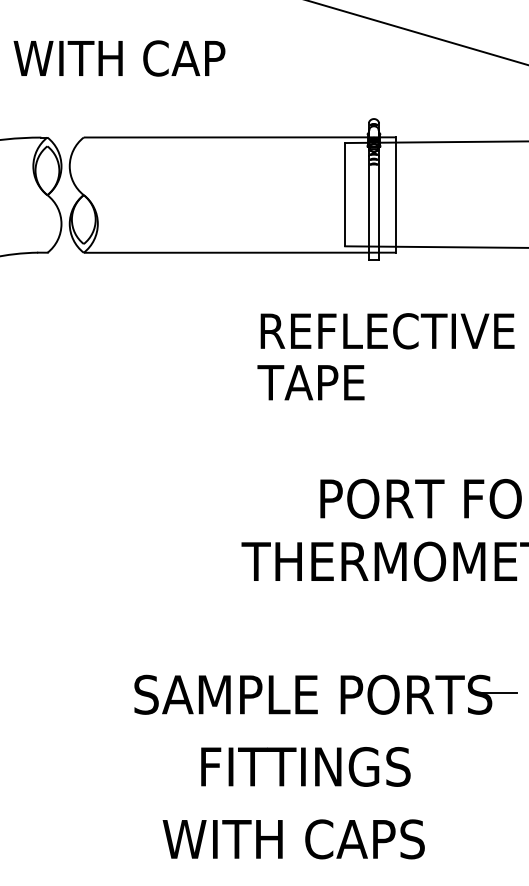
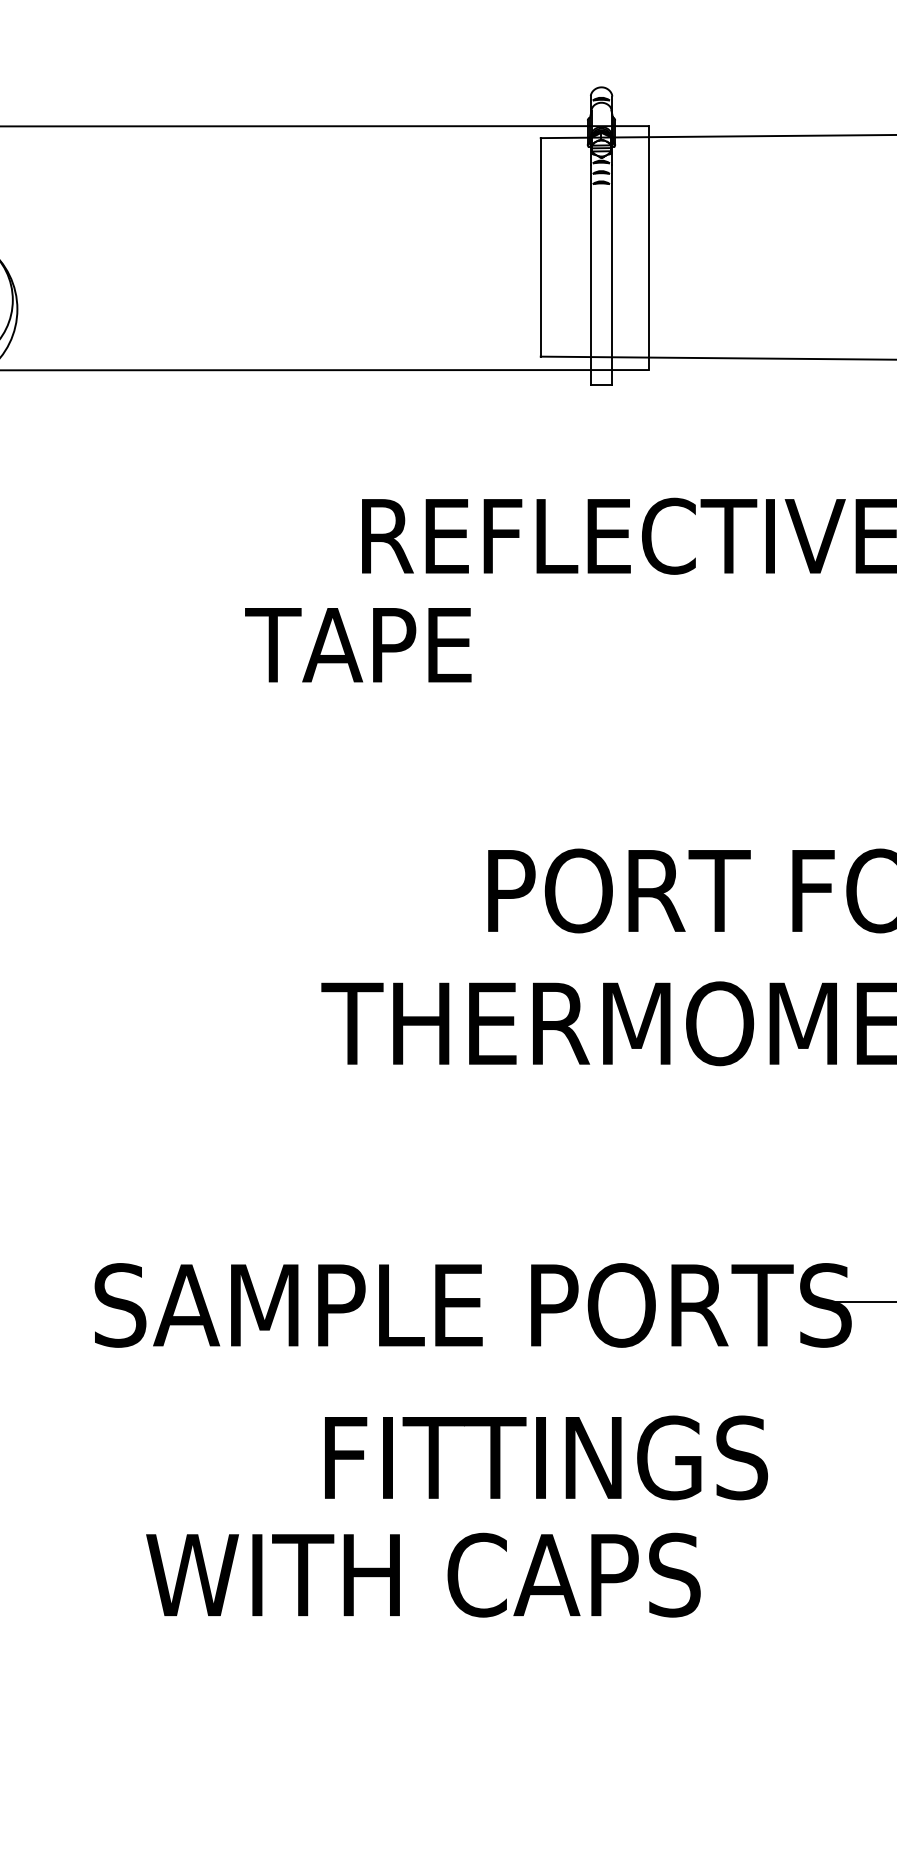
text: (310, 382) -> (357, 644), moved
text: (305, 766) -> (545, 1457), moved
text: (293, 839) -> (422, 1575), moved

